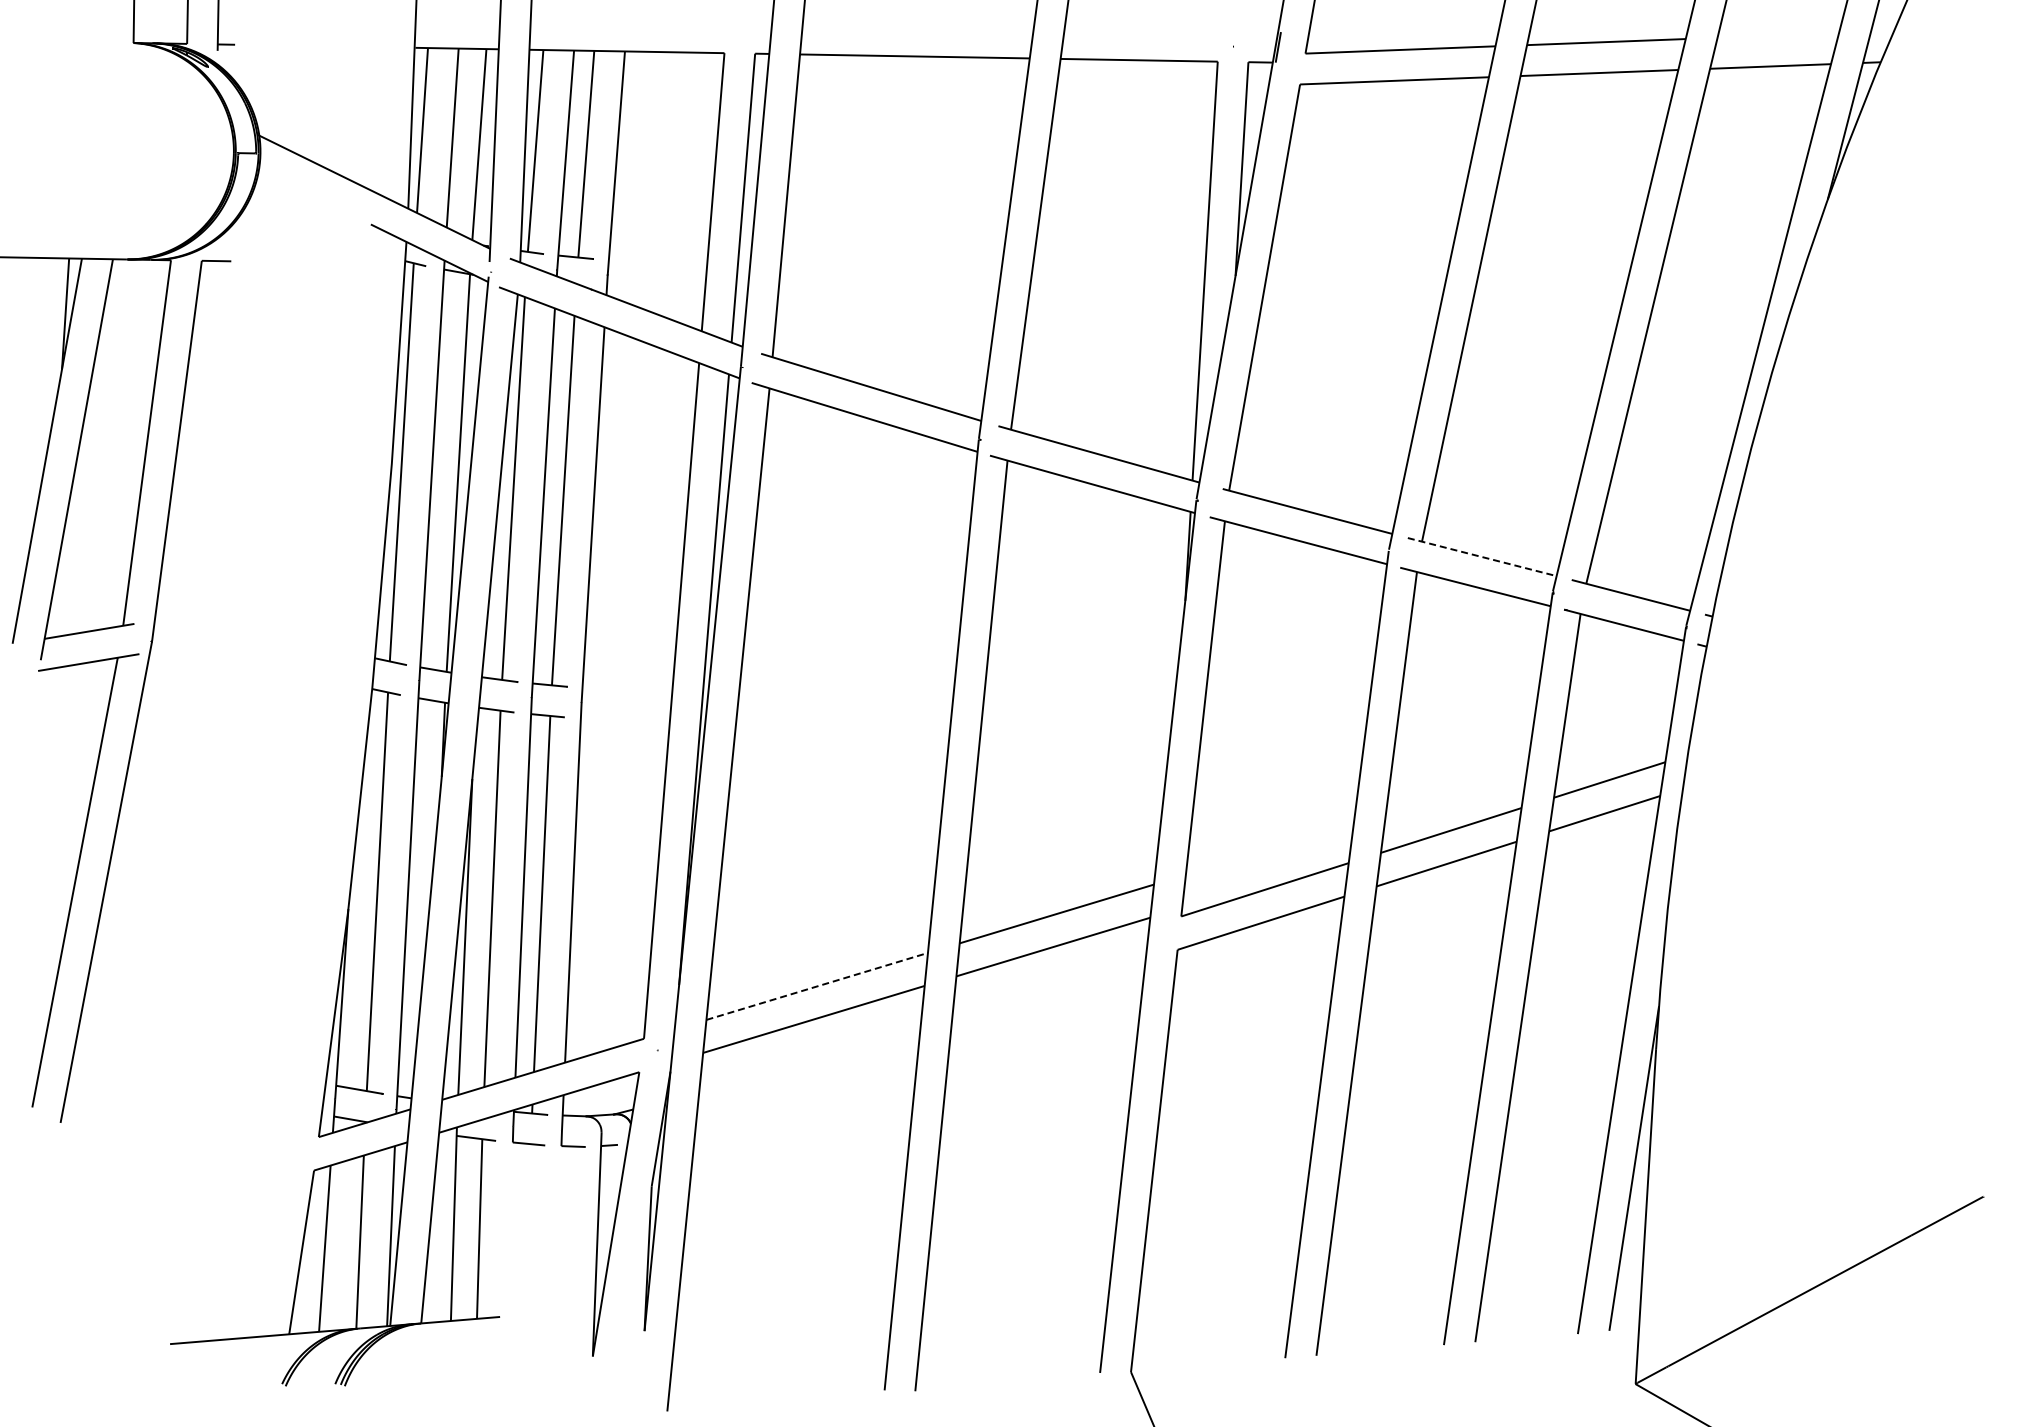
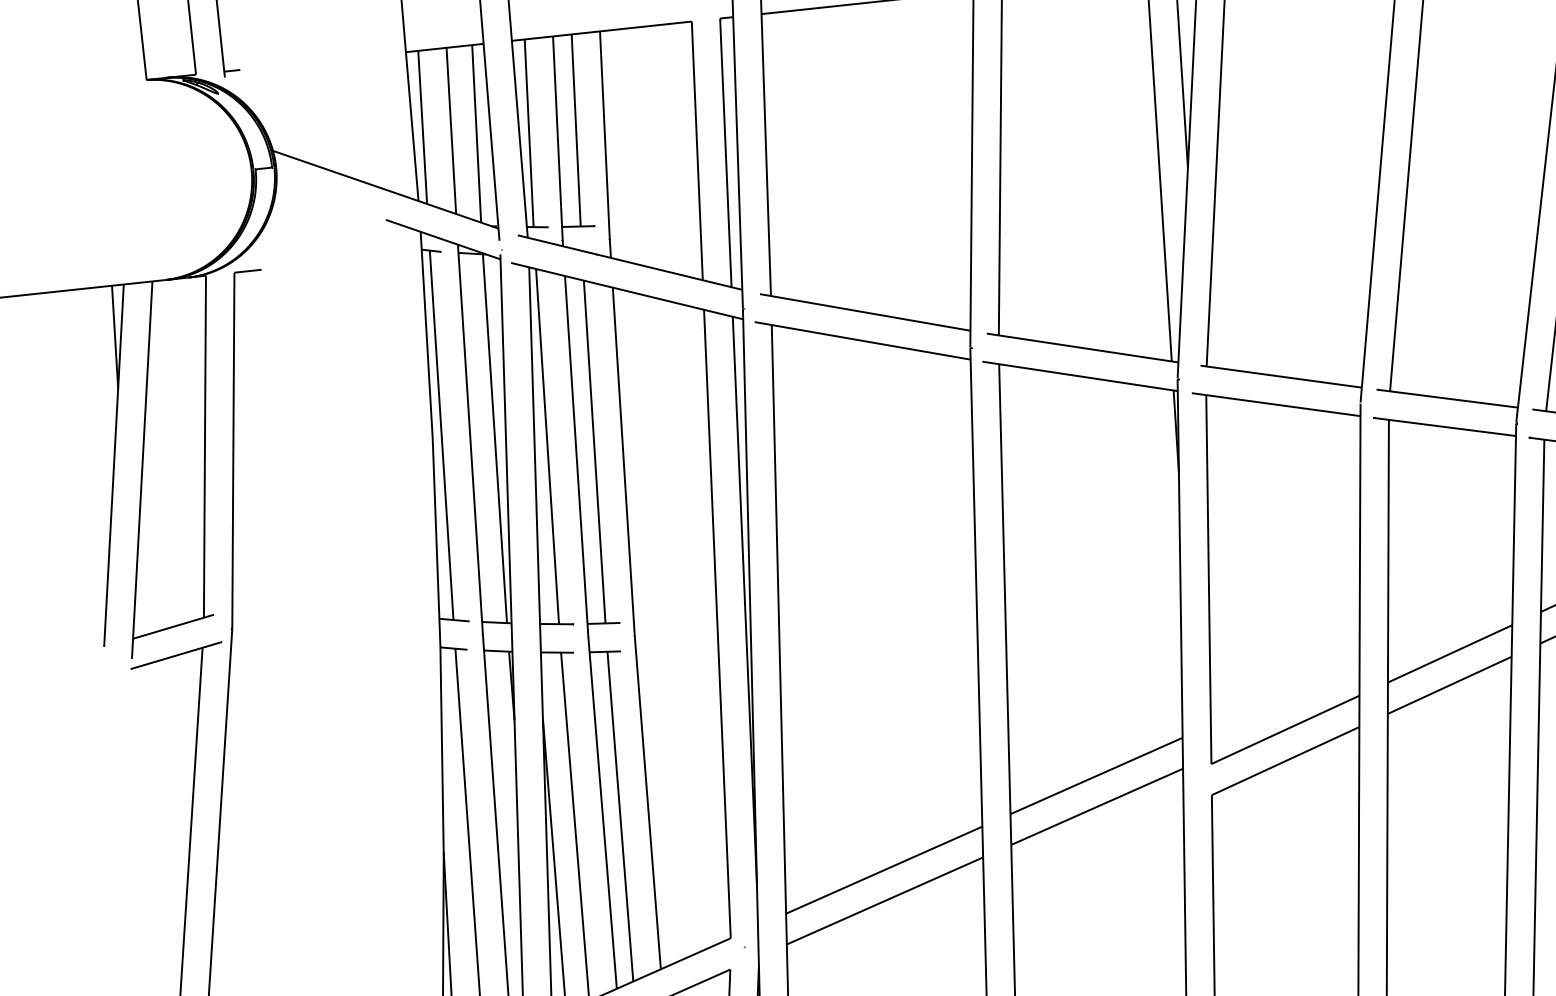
line: (1482, 557) -> (1447, 398), dashed -> solid
line: (817, 986) -> (884, 870), dashed -> solid

